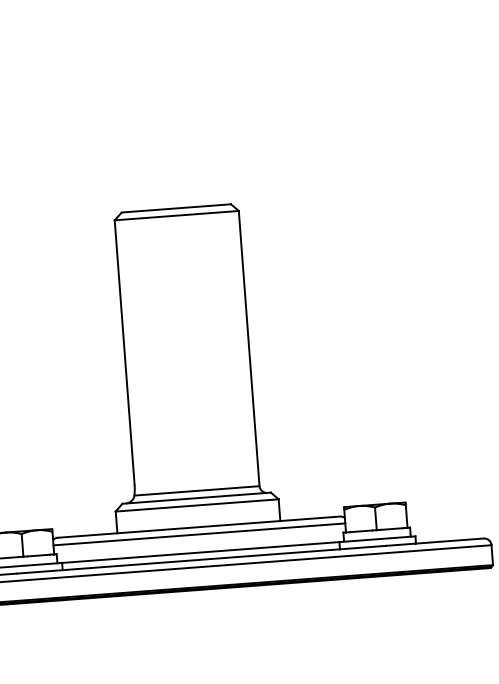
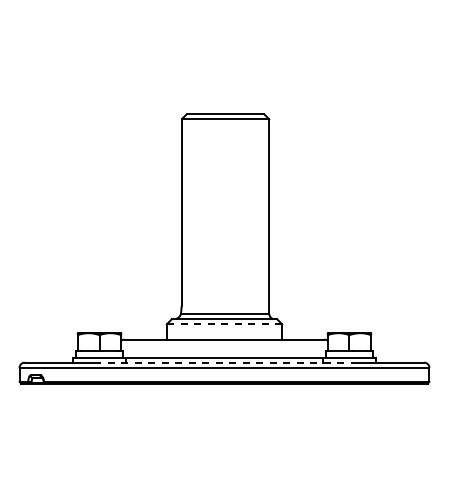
line: (197, 505) -> (224, 324), solid -> dashed
line: (199, 534) -> (224, 344), removed
line: (202, 559) -> (225, 362), solid -> dashed

